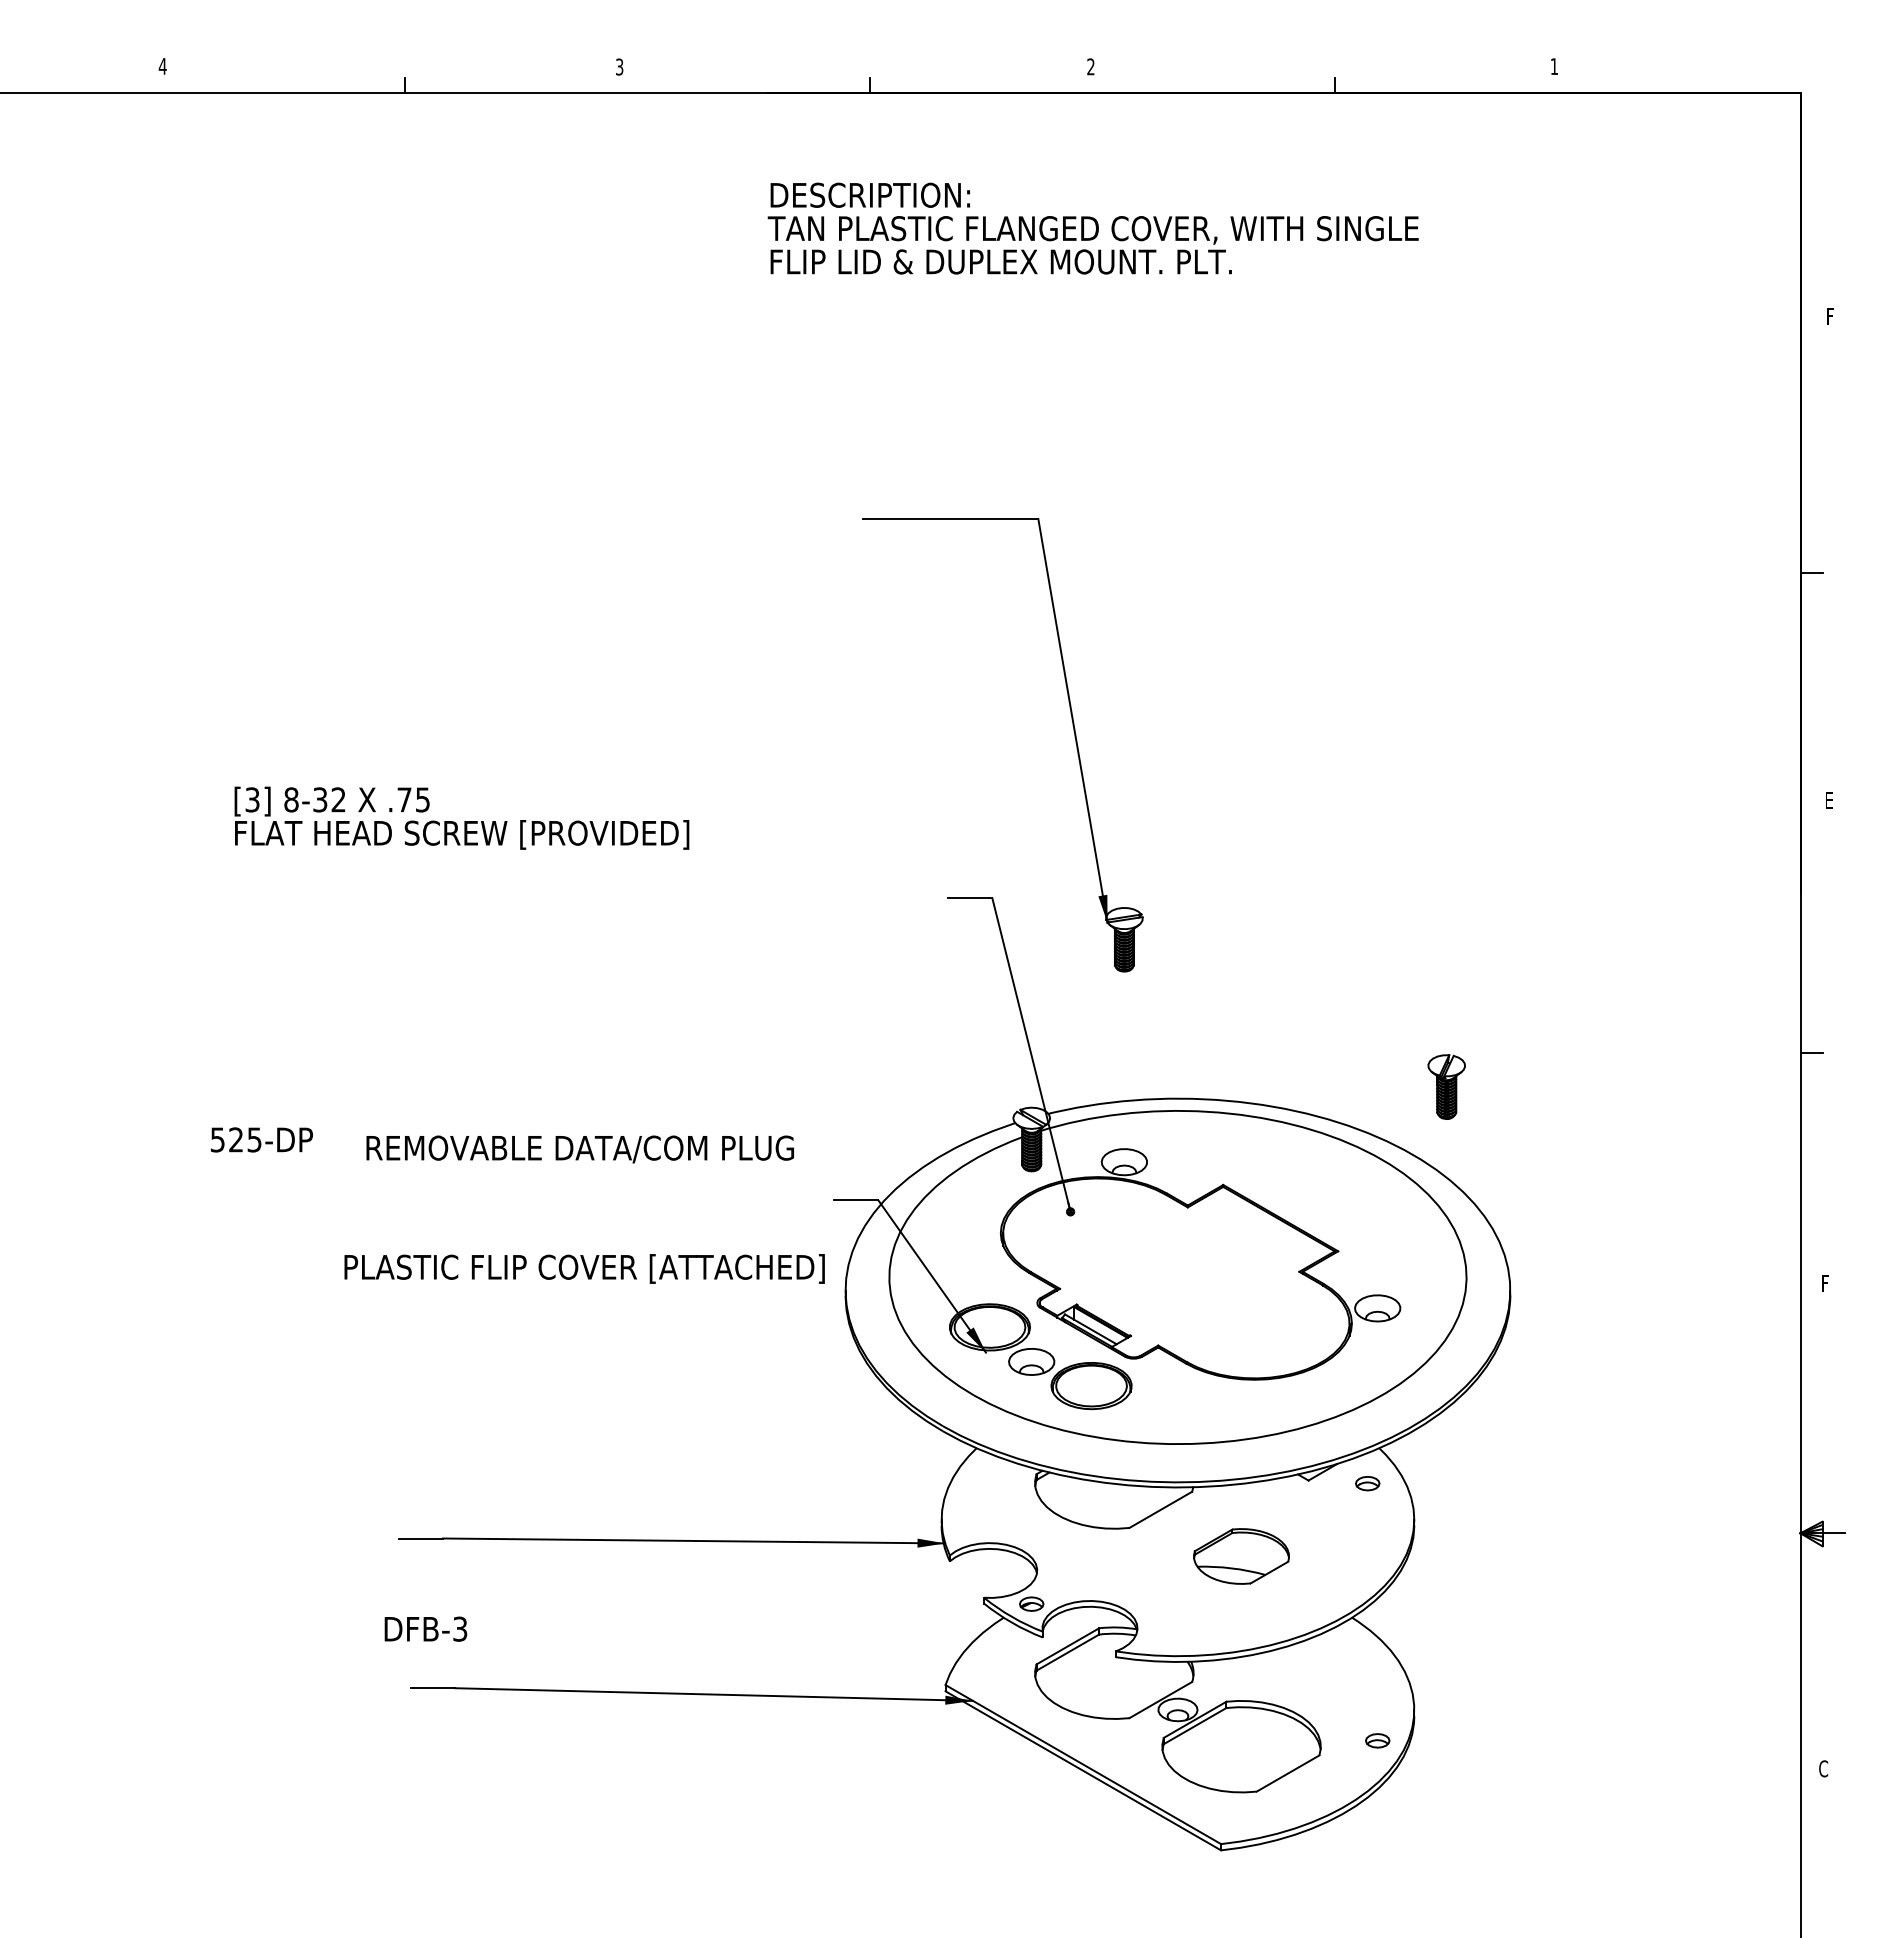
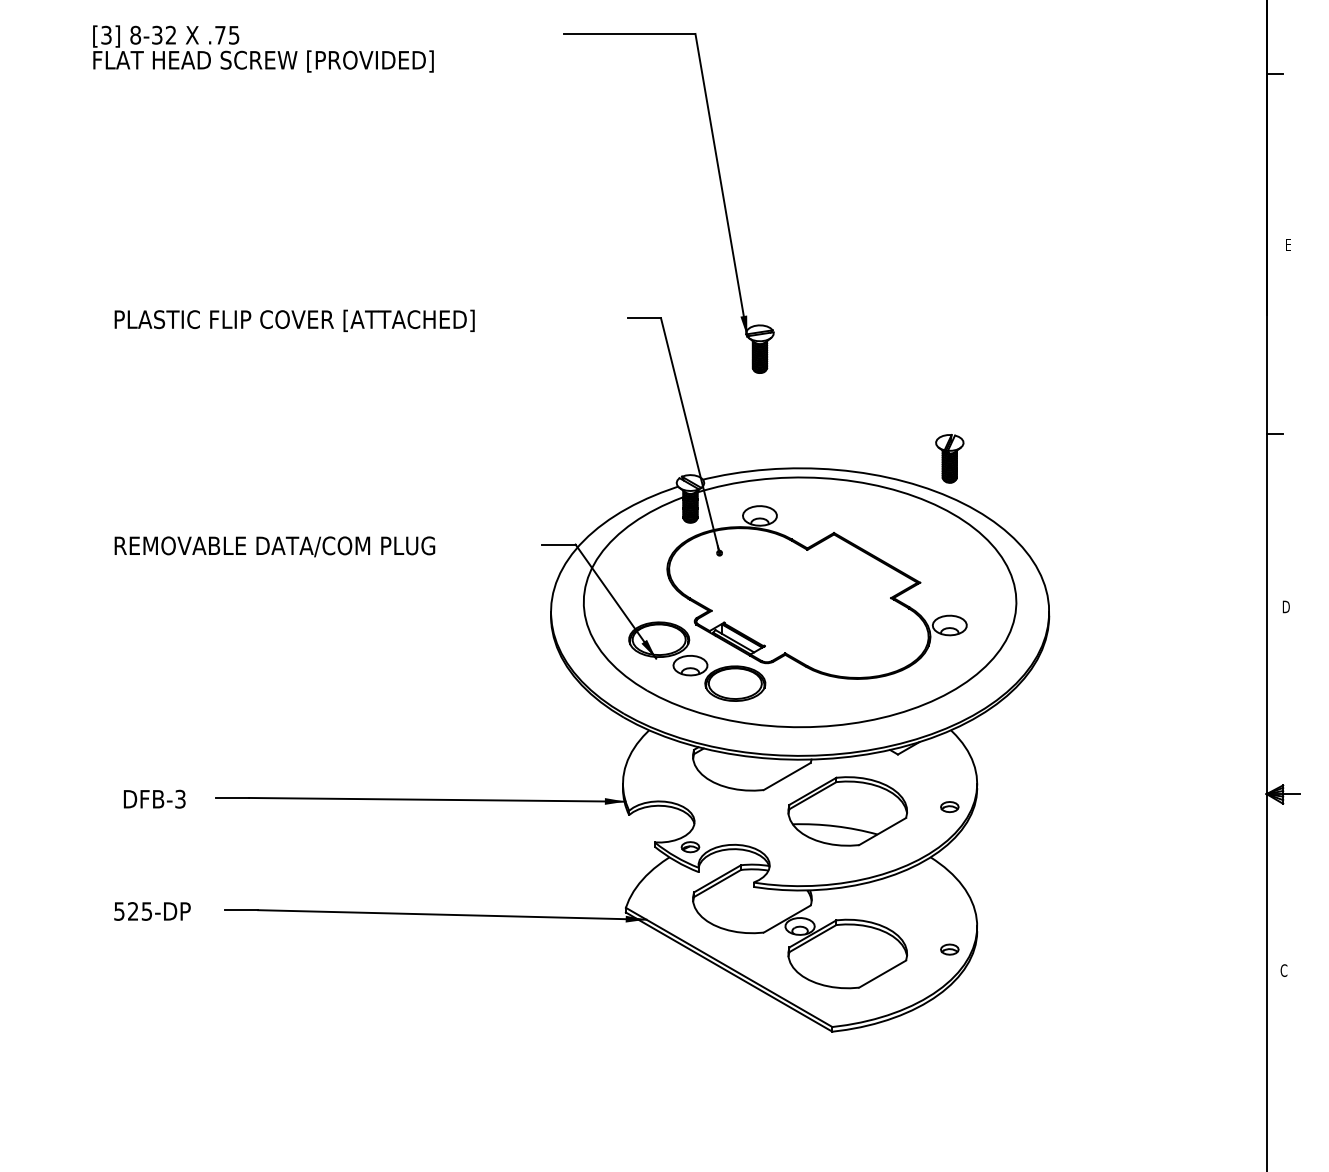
text: (461, 817) -> (263, 48), moved
part: (1446, 1086) -> (949, 458), moved
text: (261, 1139) -> (152, 911), moved
text: (579, 1149) -> (274, 546), moved
text: (584, 1268) -> (294, 320), moved
text: (1826, 1283) -> (1286, 606), F -> D
part: (1367, 1483) -> (949, 806), moved
part: (1241, 1556) -> (847, 811), size x1.67
text: (425, 1628) -> (154, 798), moved

